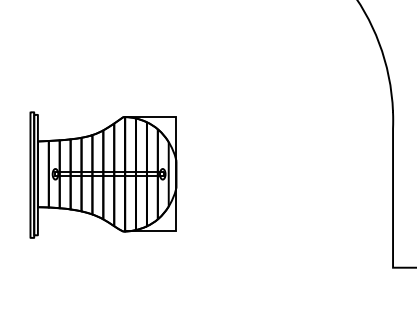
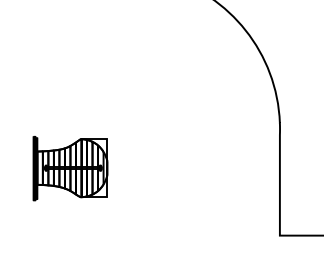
part: (103, 174) -> (70, 168), size x0.7

